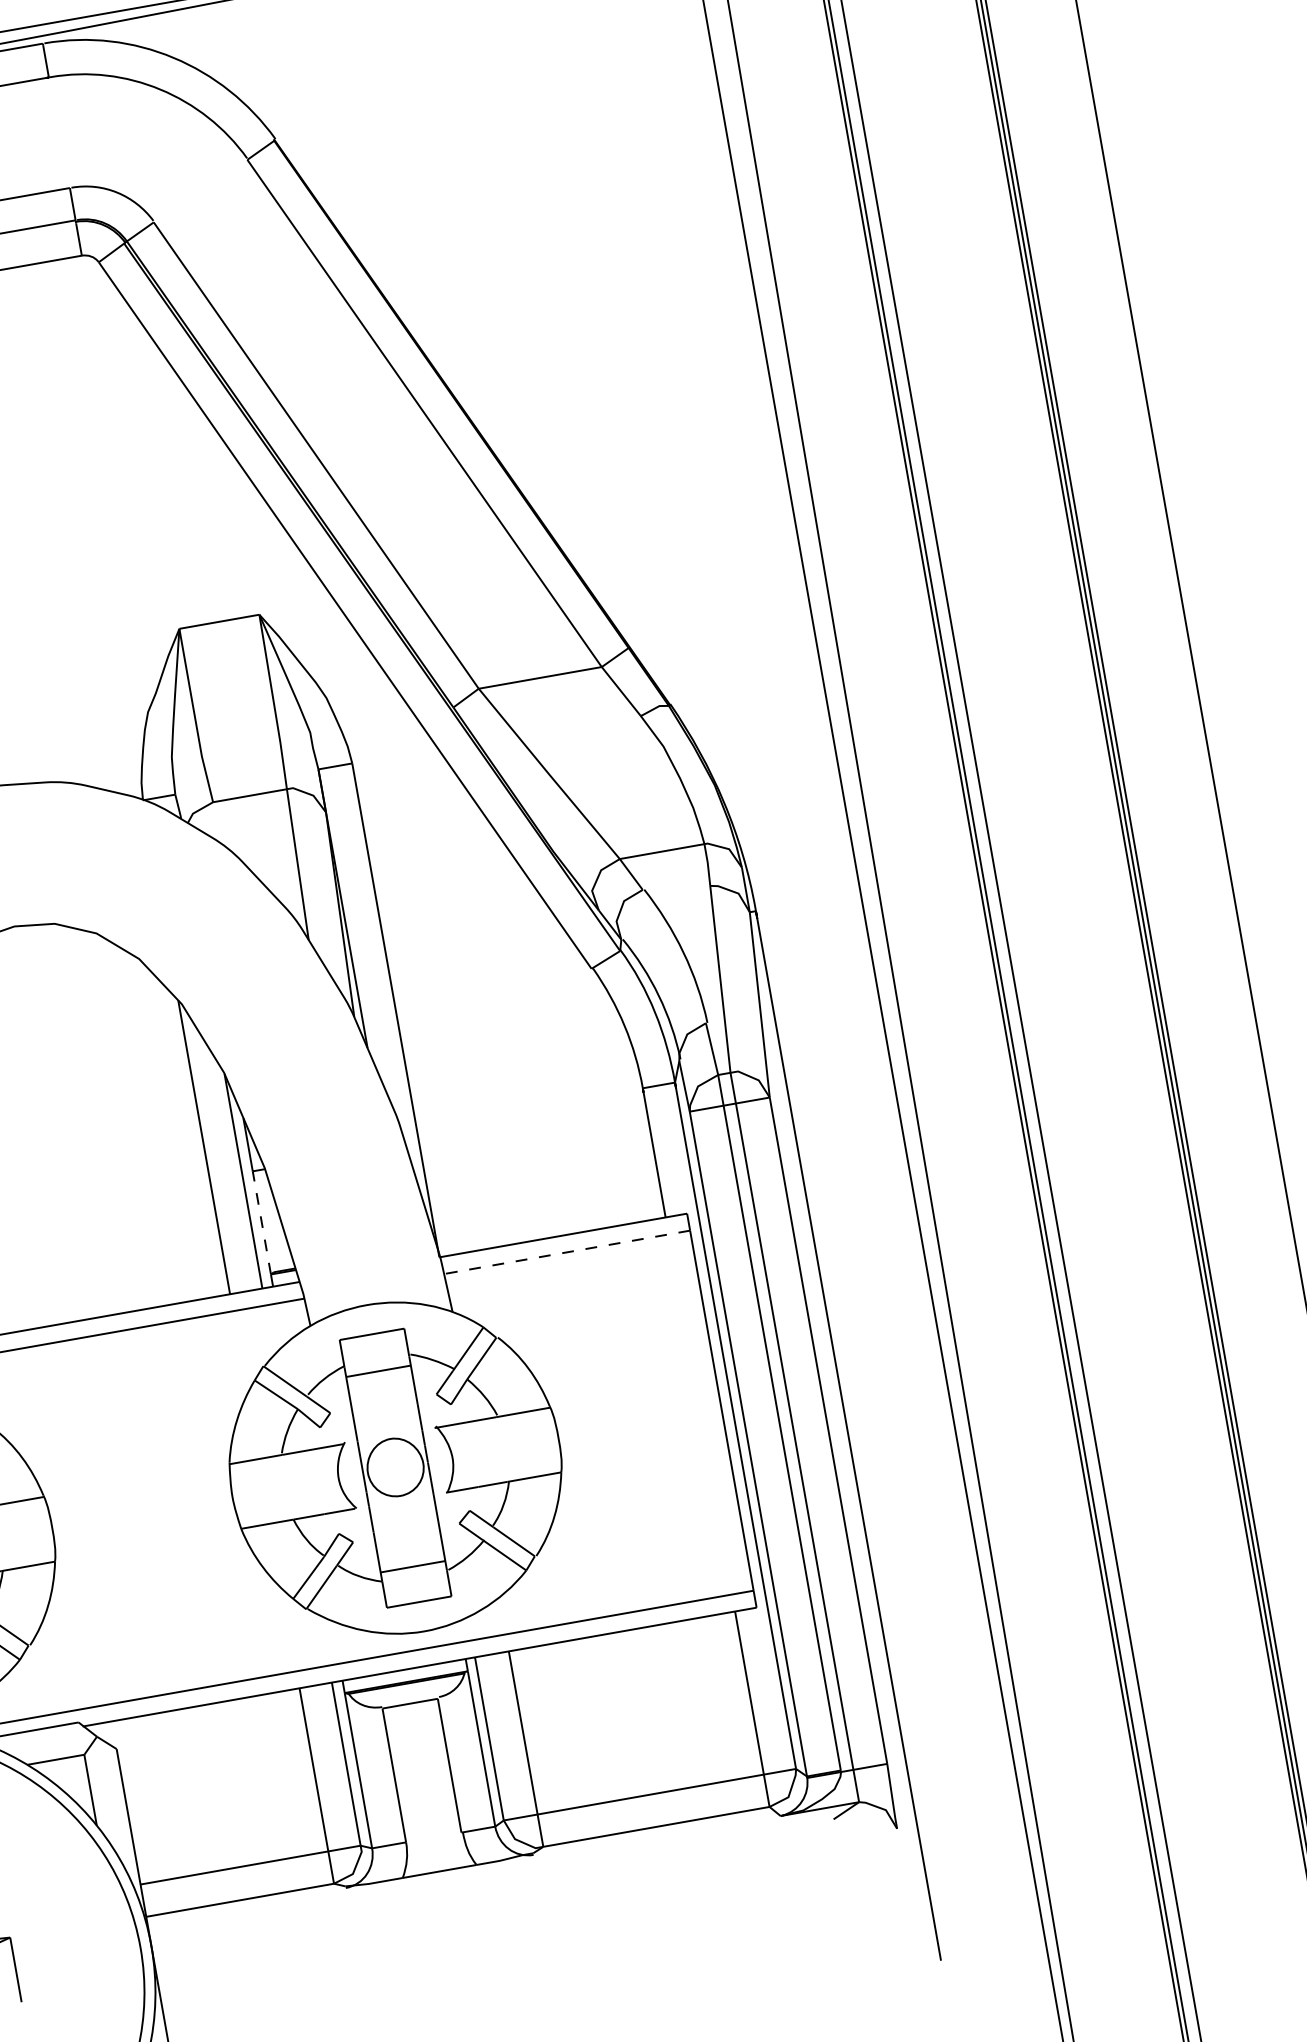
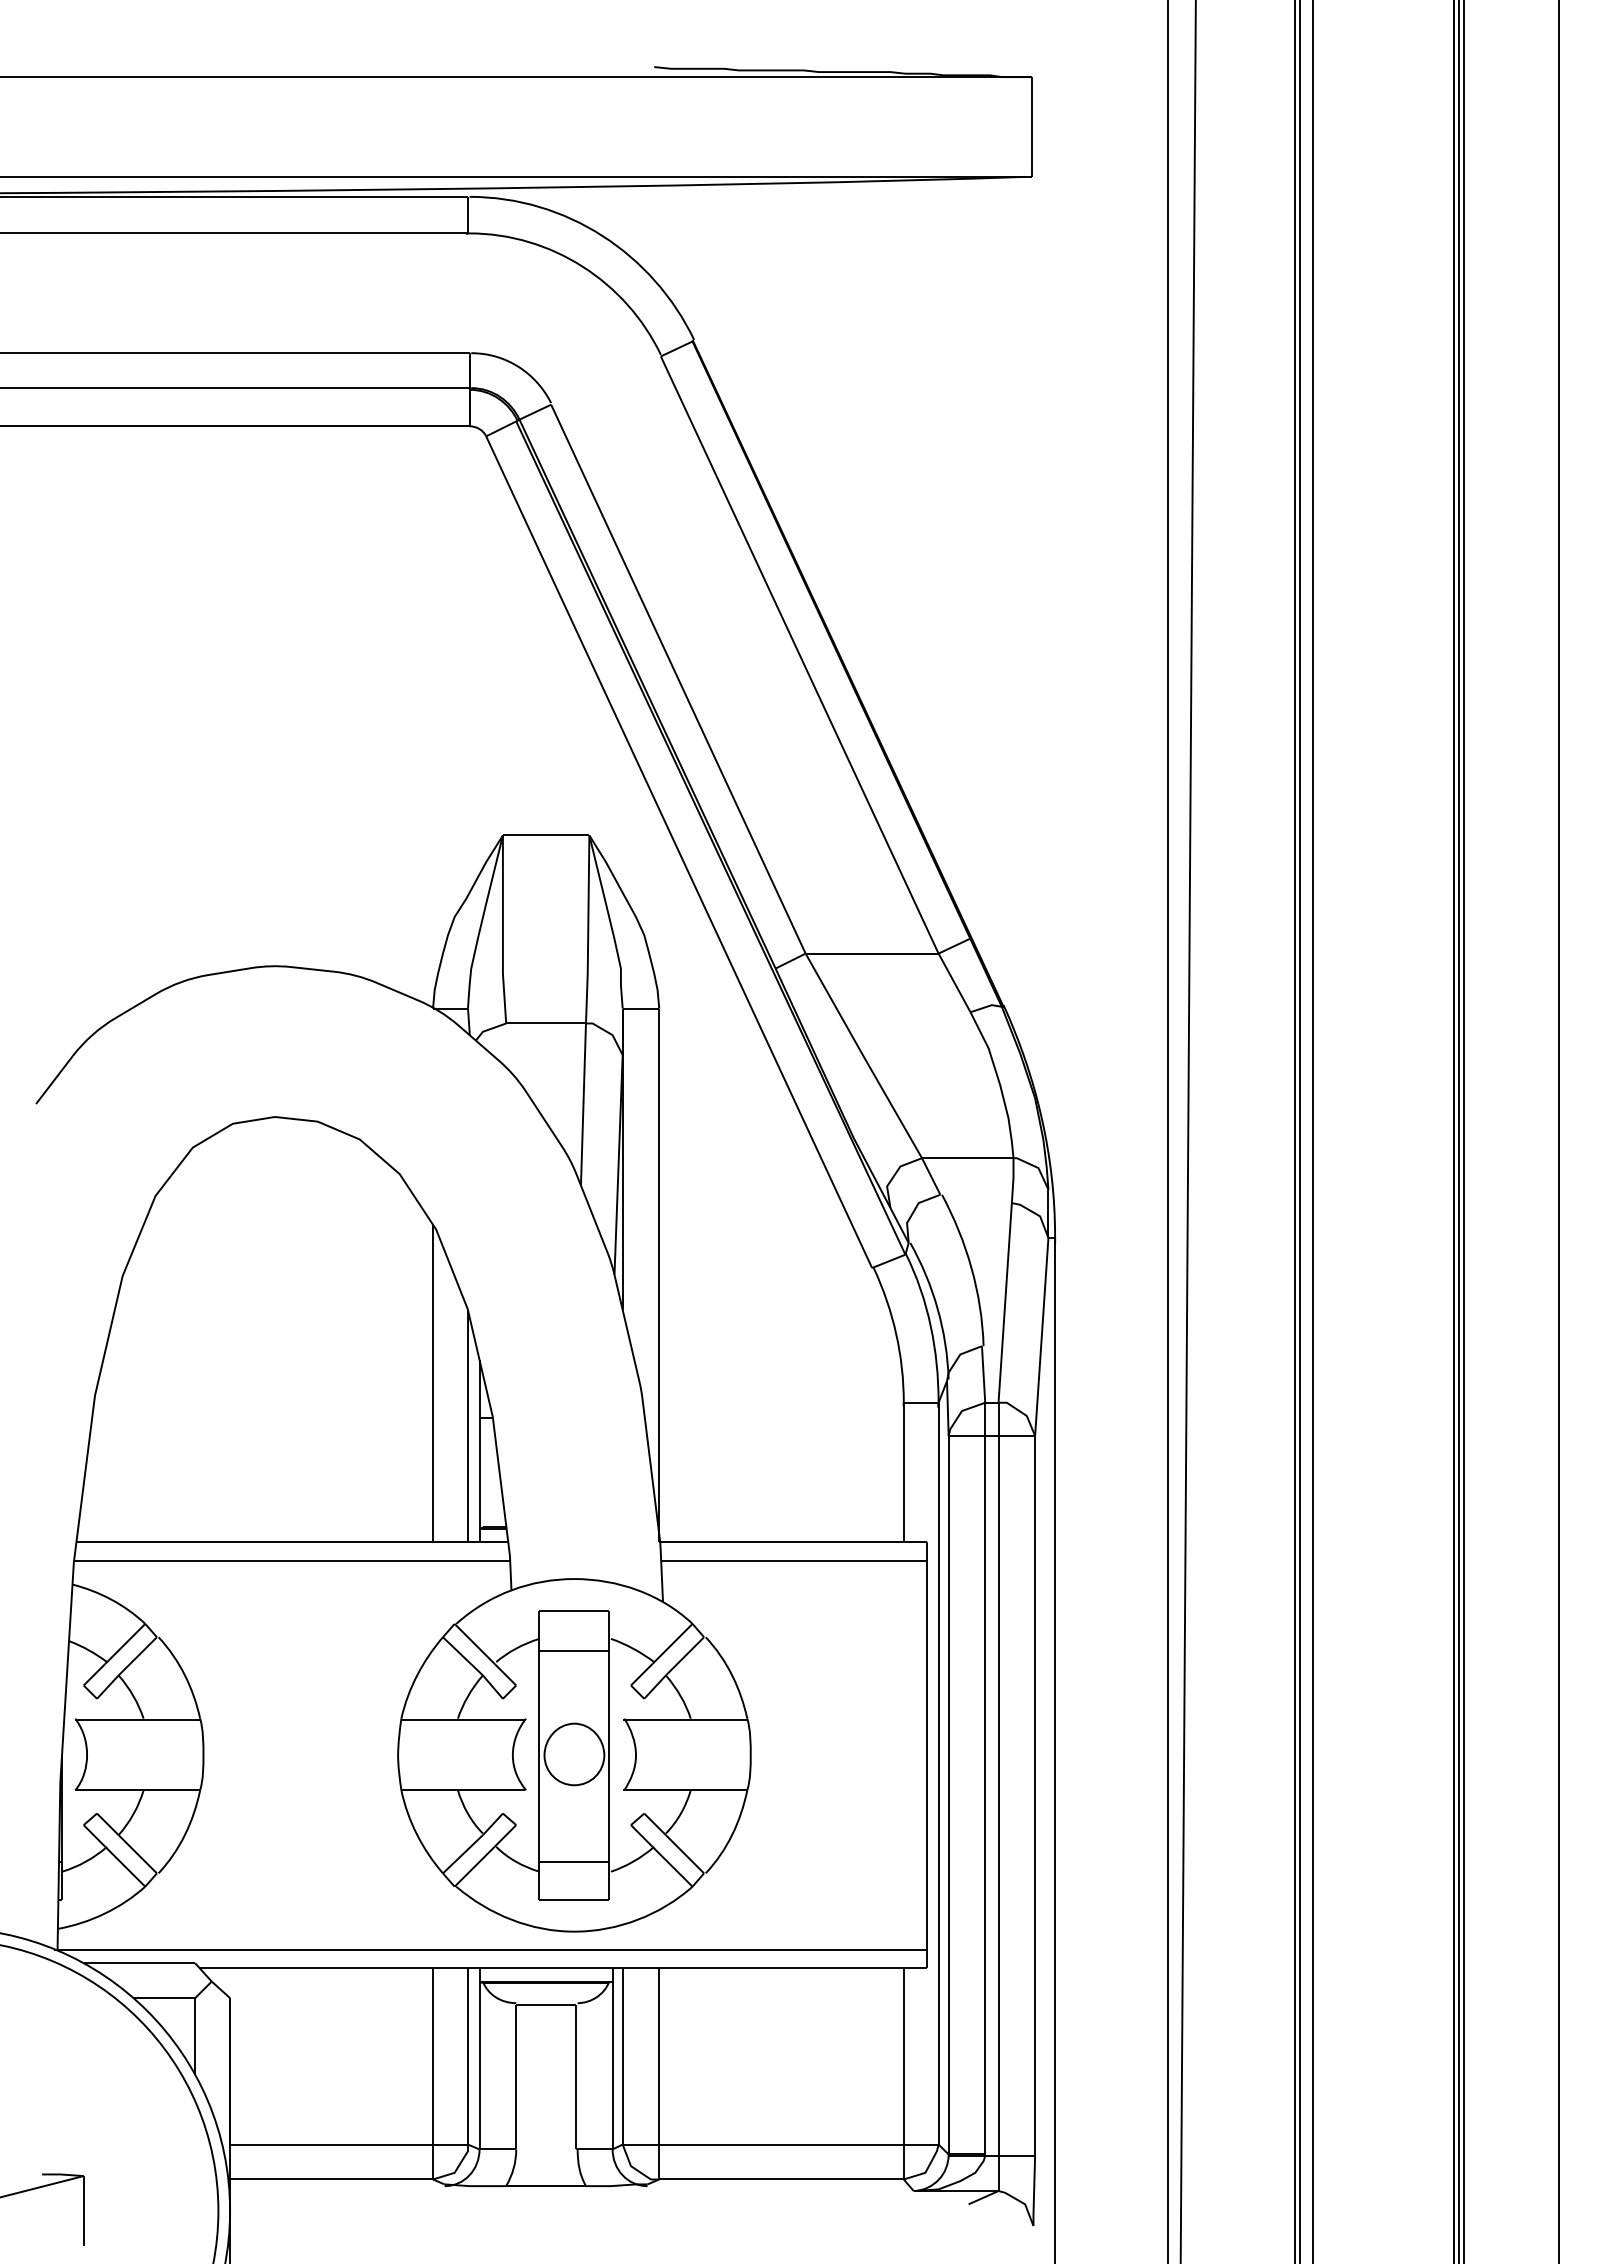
line: (261, 1222) -> (479, 1472), dashed -> solid
line: (567, 1252) -> (794, 1560), dashed -> solid

